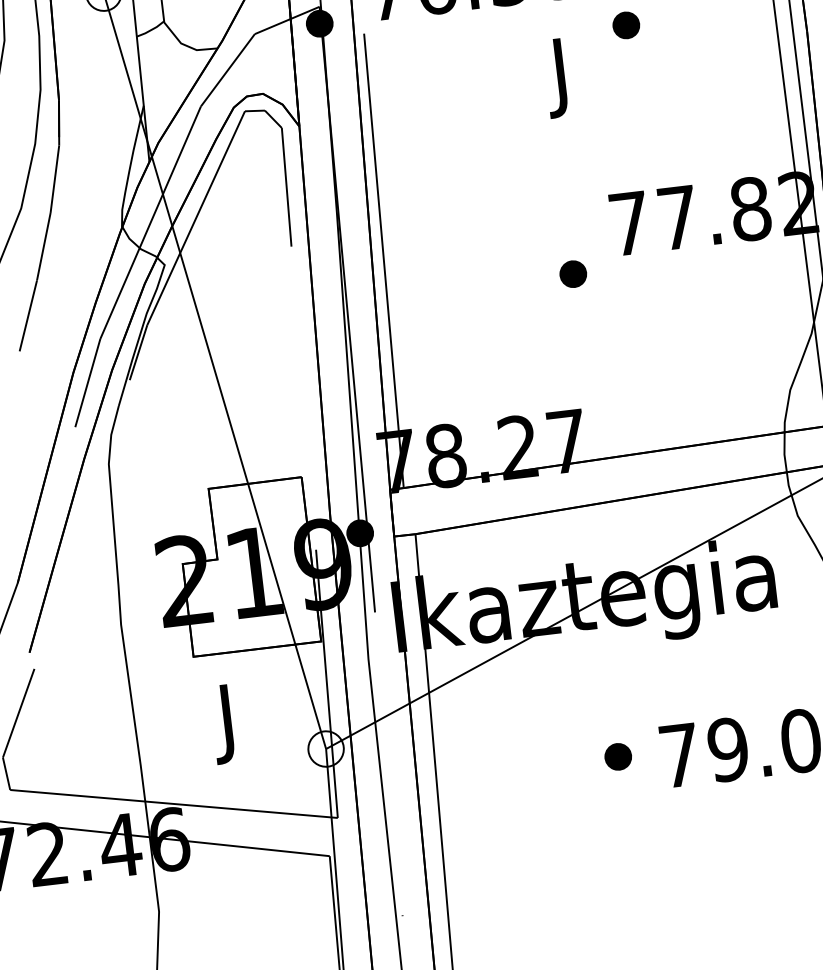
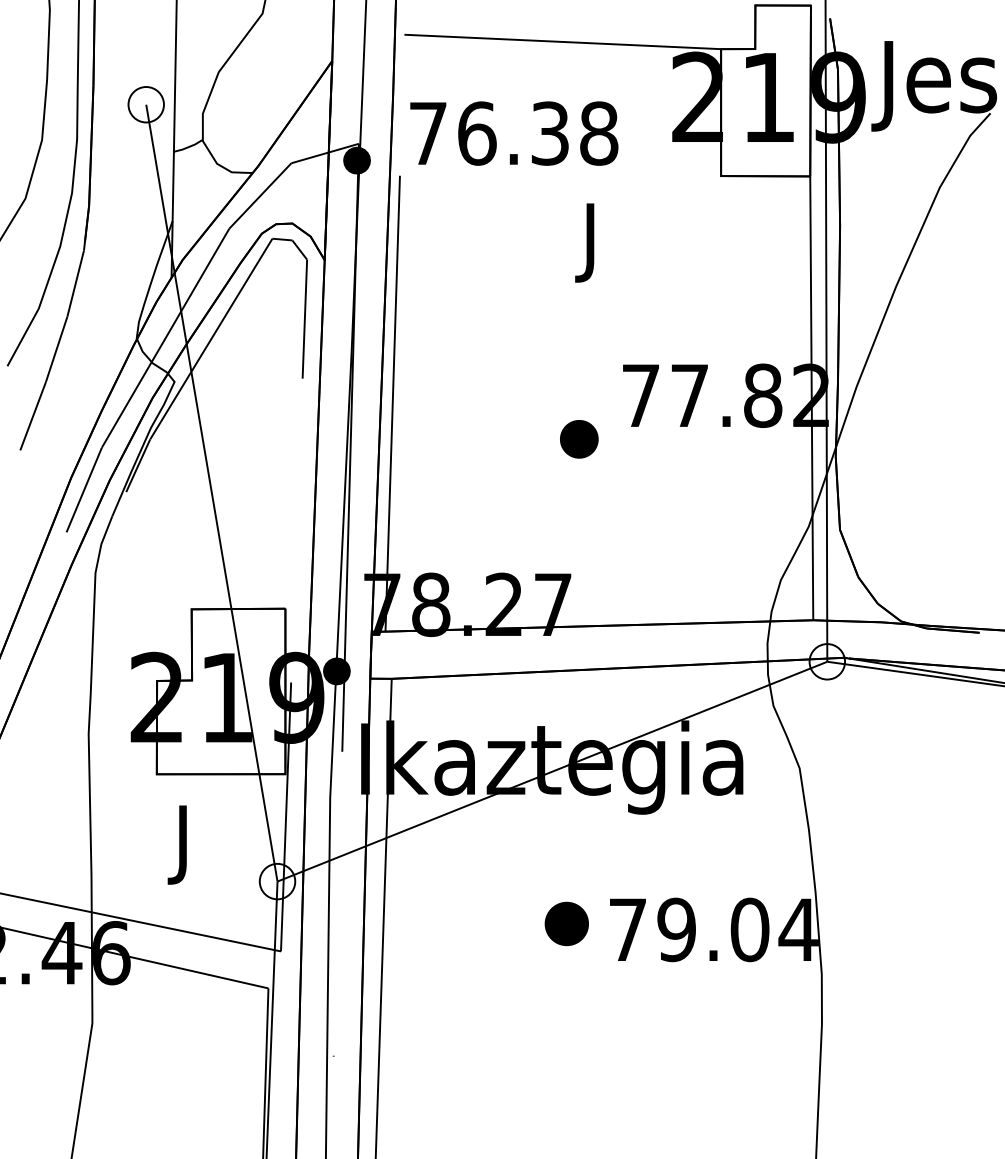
part: (626, 25) -> (661, 198), removed
part: (572, 274) -> (578, 439), size x1.4
part: (618, 756) -> (566, 923), size x1.6

